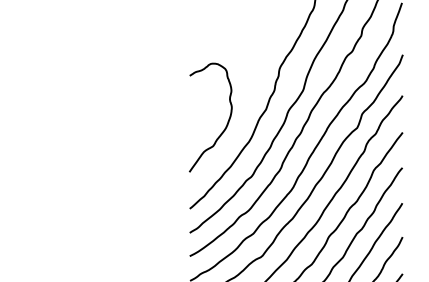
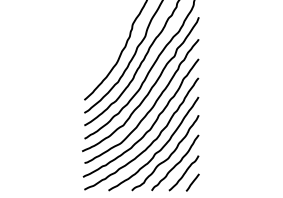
curve: (225, 124) -> (103, 54), removed

